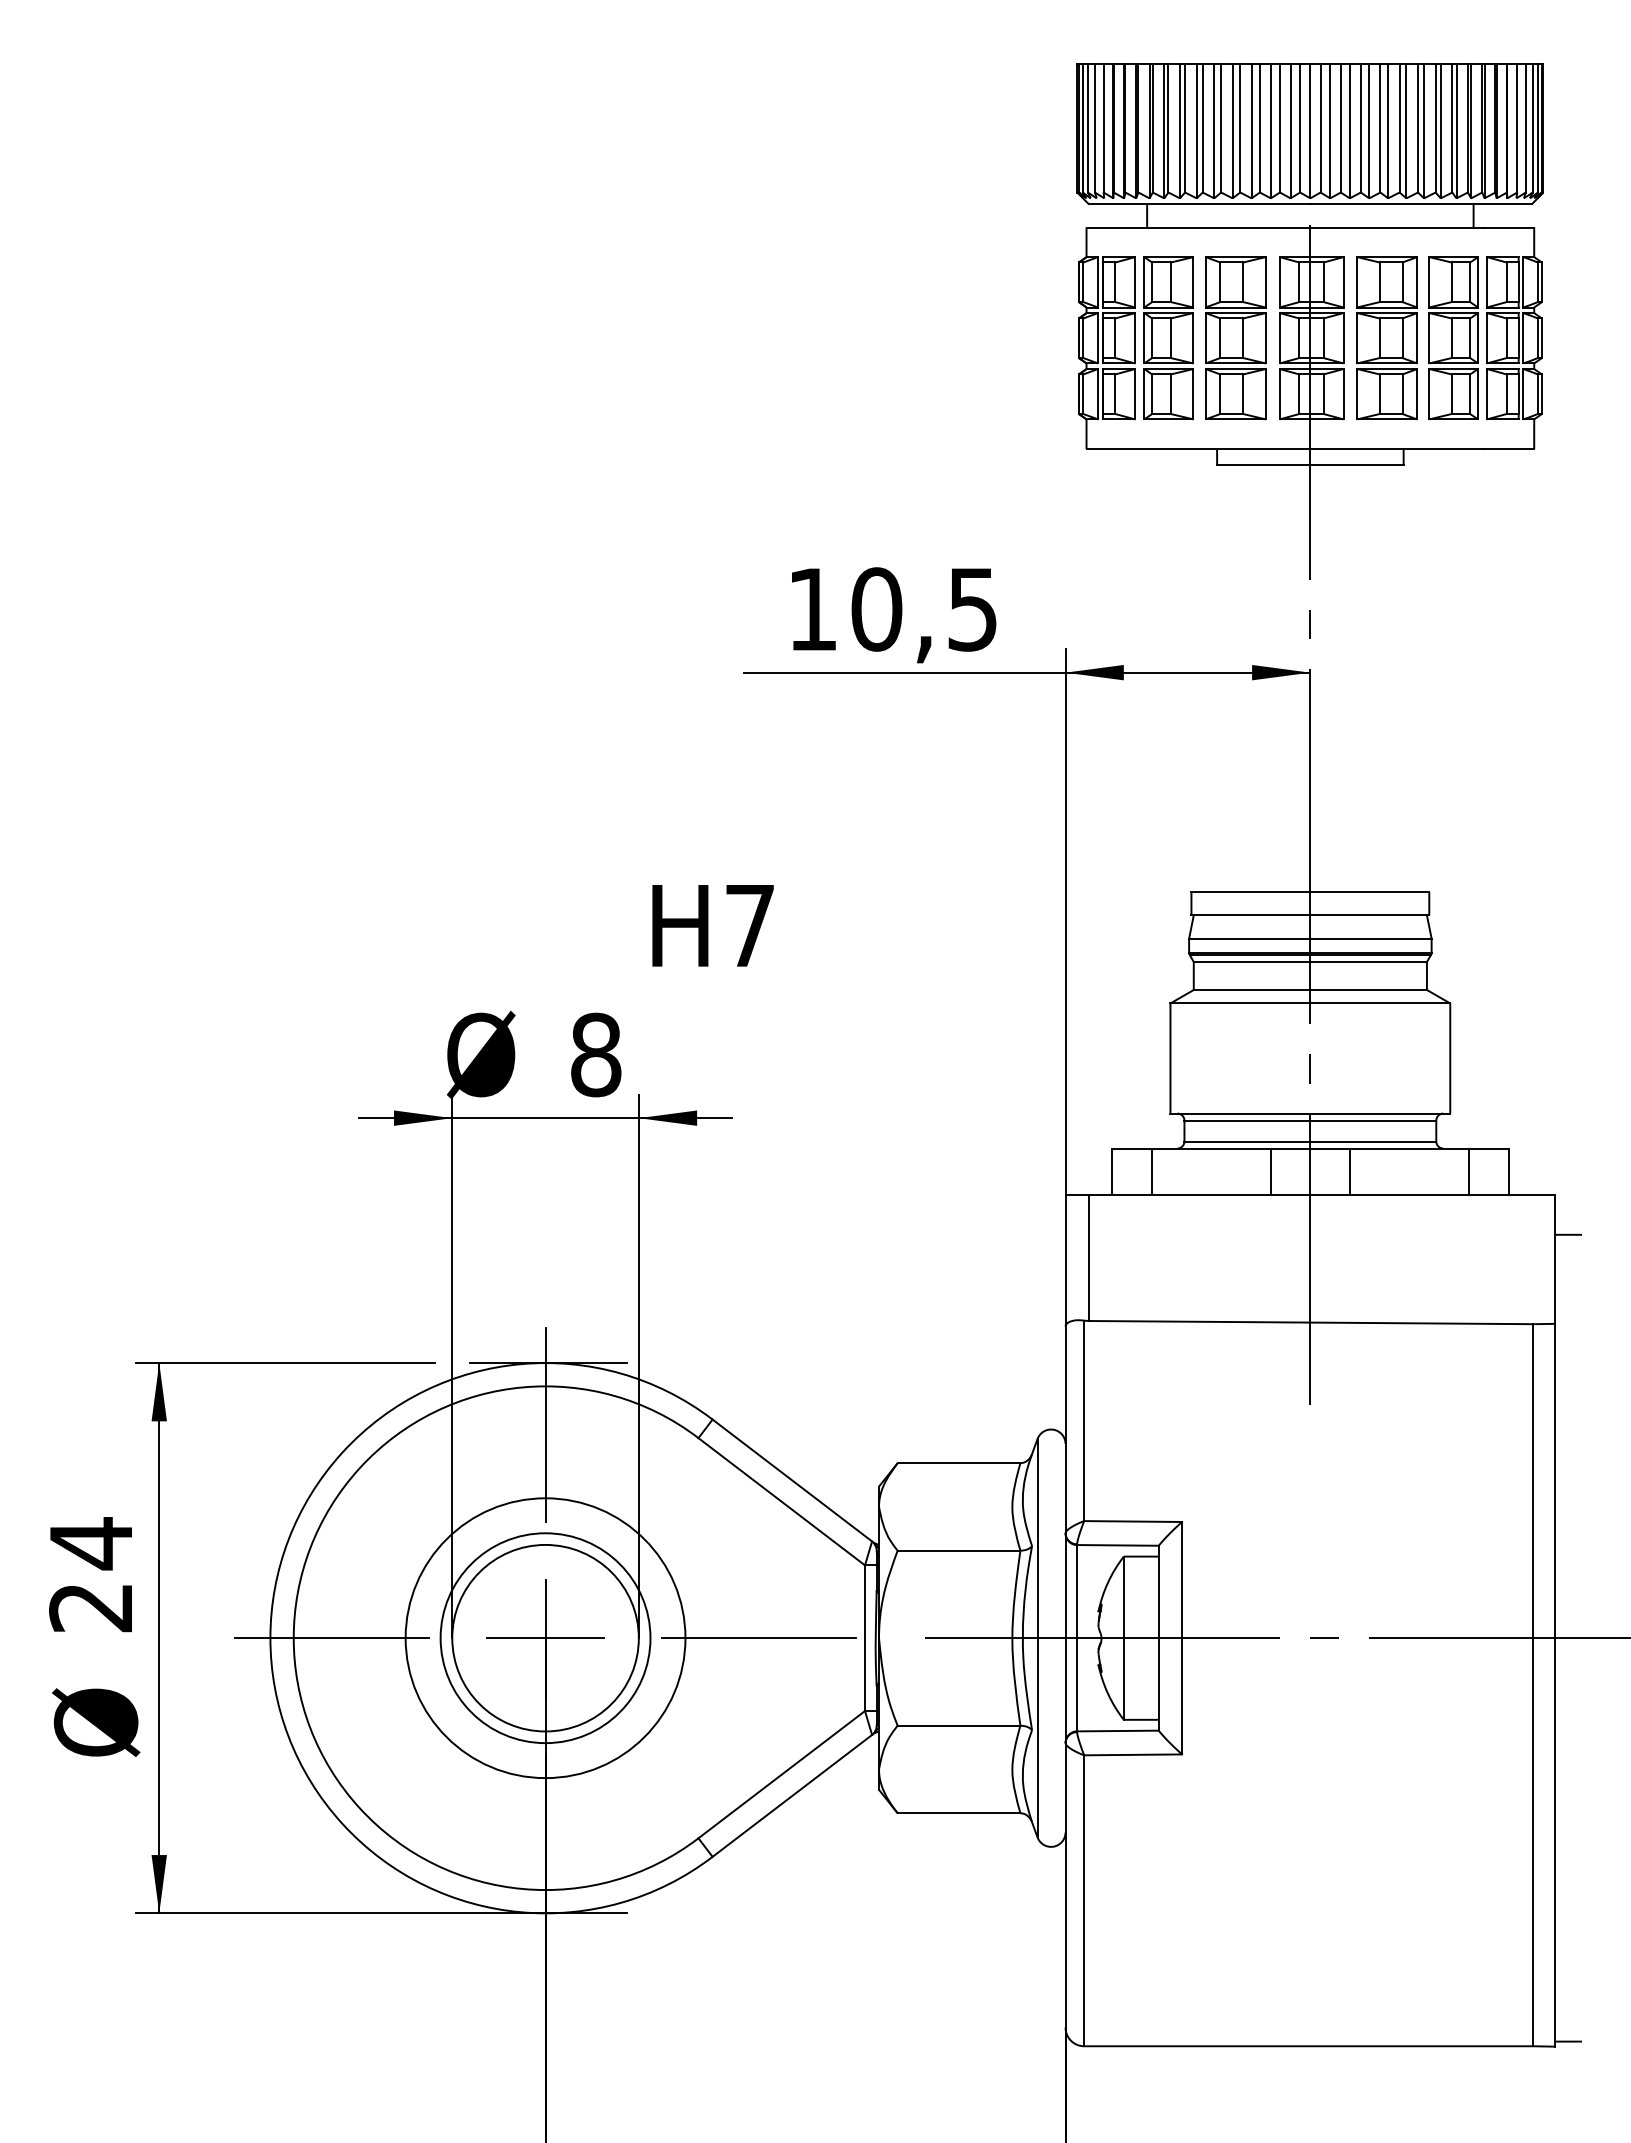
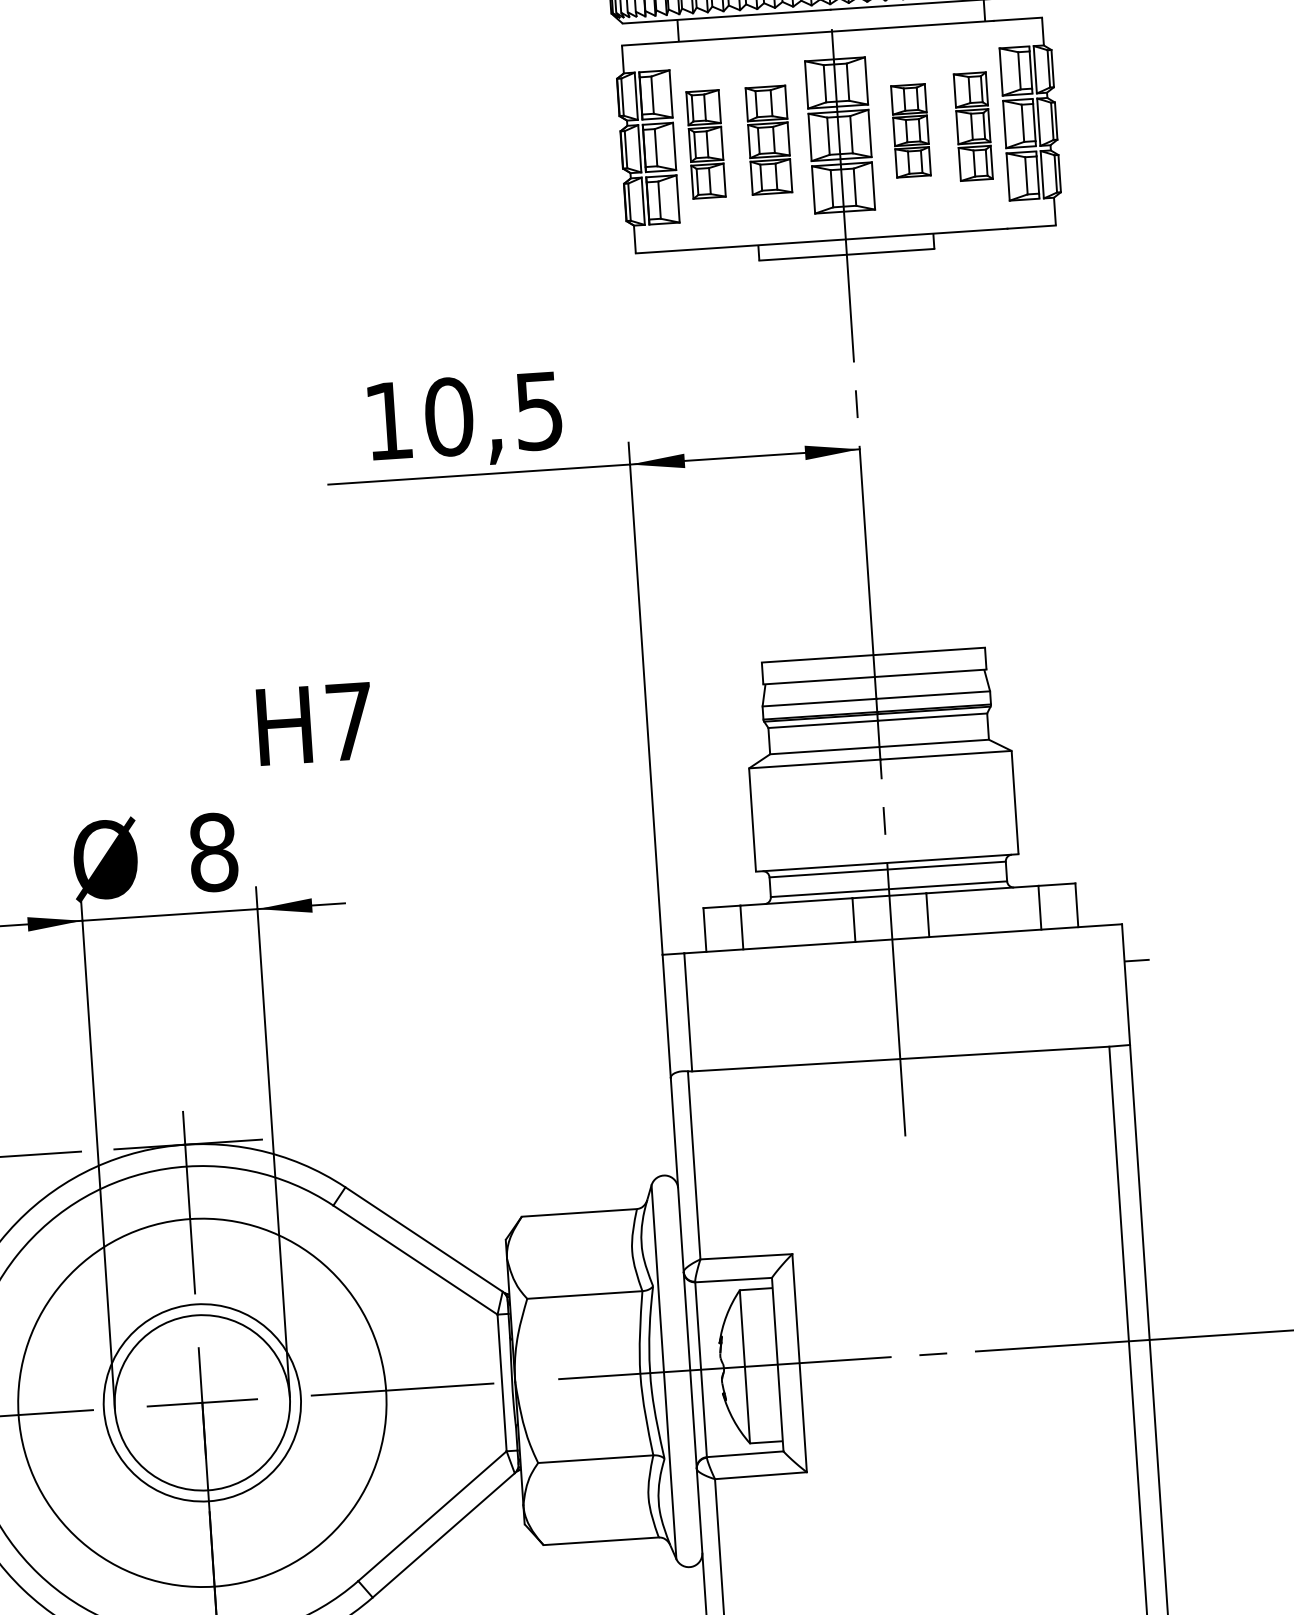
part: (1168, 338) -> (705, 144), size x0.7
part: (1235, 338) -> (768, 140), size x0.7
part: (1386, 338) -> (910, 131), size x0.6
part: (1453, 338) -> (973, 126), size x0.7
circle: (545, 1638) -> (202, 1403), size x1.4

